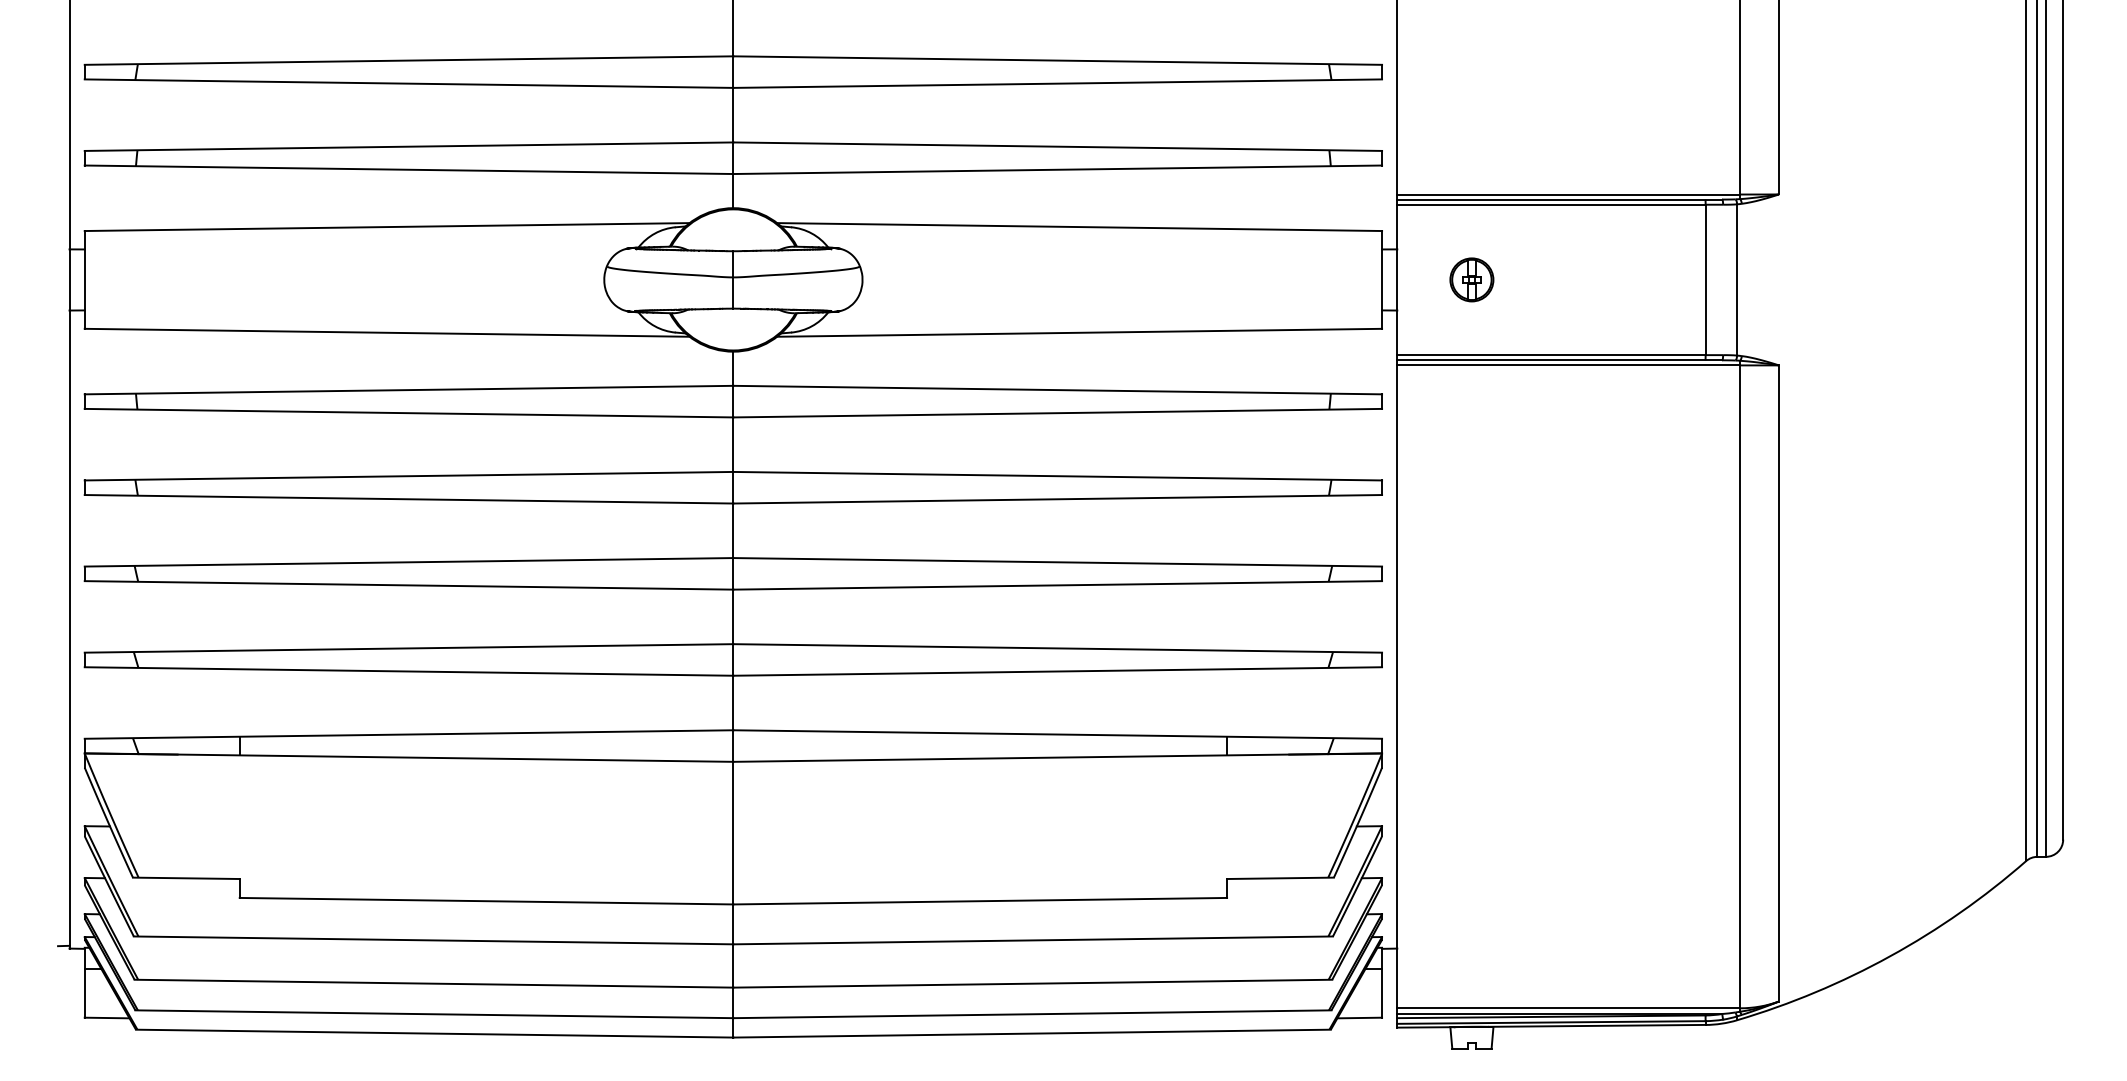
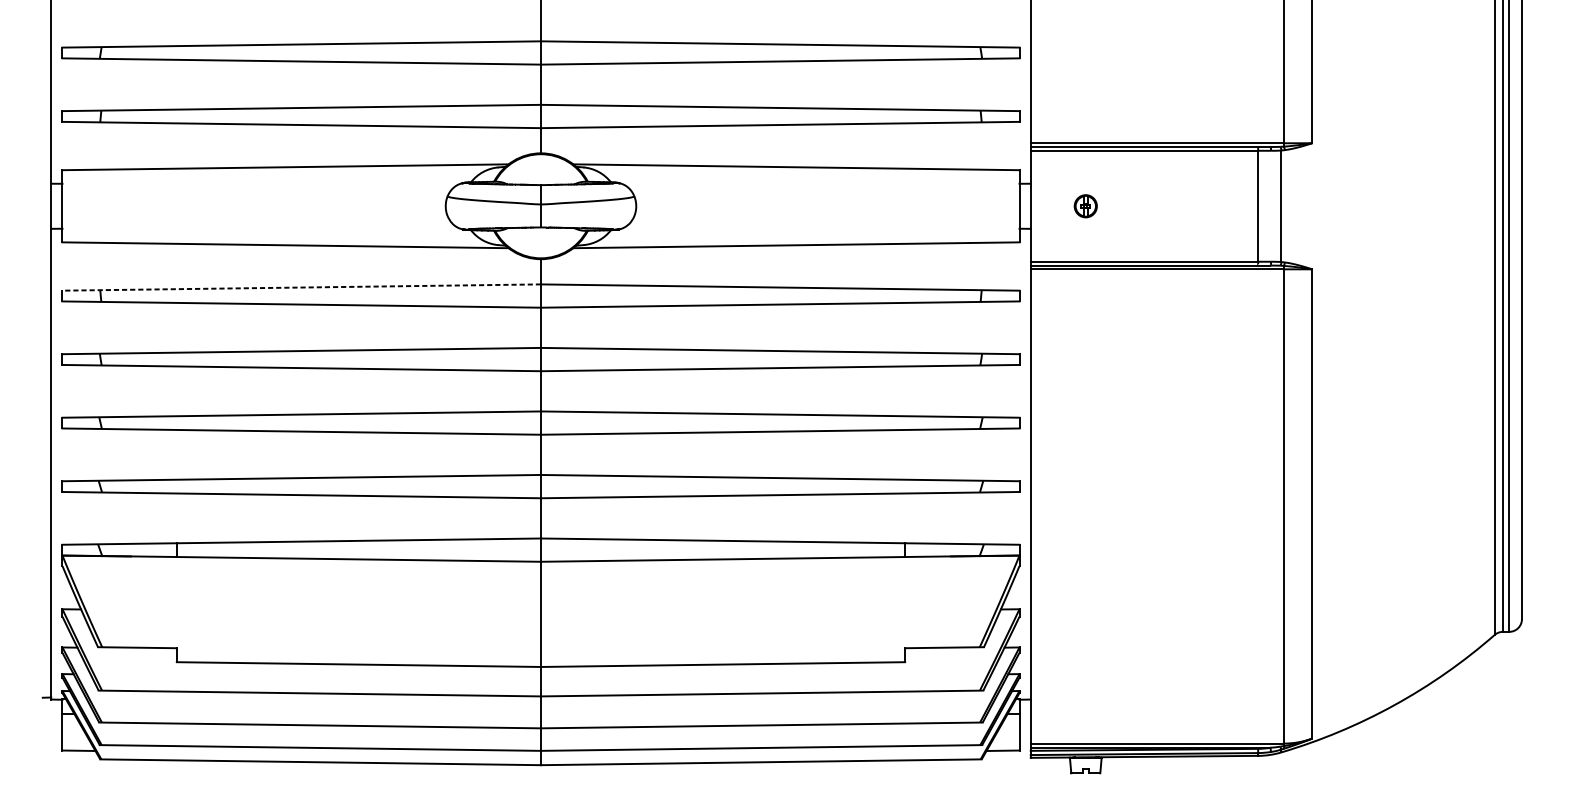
part: (1471, 279) -> (1085, 205), size x0.7
line: (408, 390) -> (301, 287), solid -> dashed

